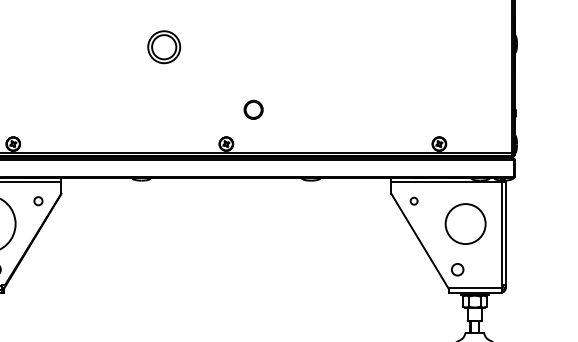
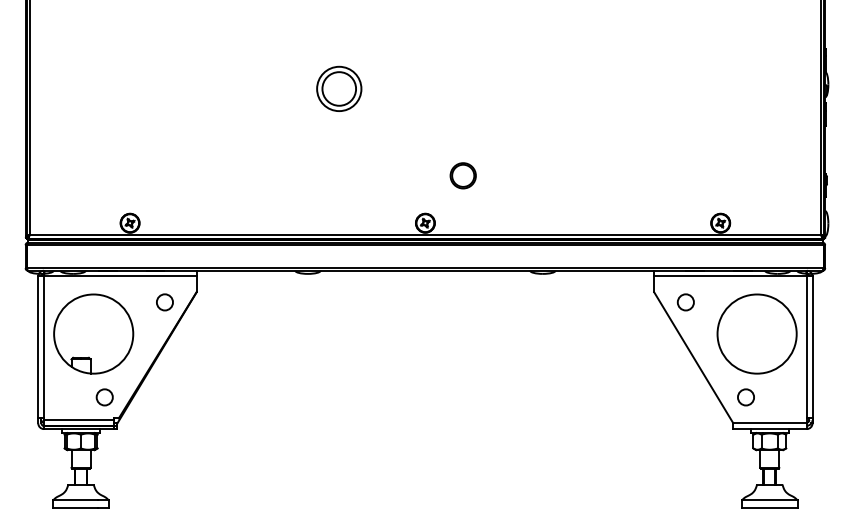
circle: (38, 201) -> (164, 302), size x1.43
circle: (413, 201) -> (685, 302), size x1.67
circle: (465, 223) -> (756, 333), size x1.43

